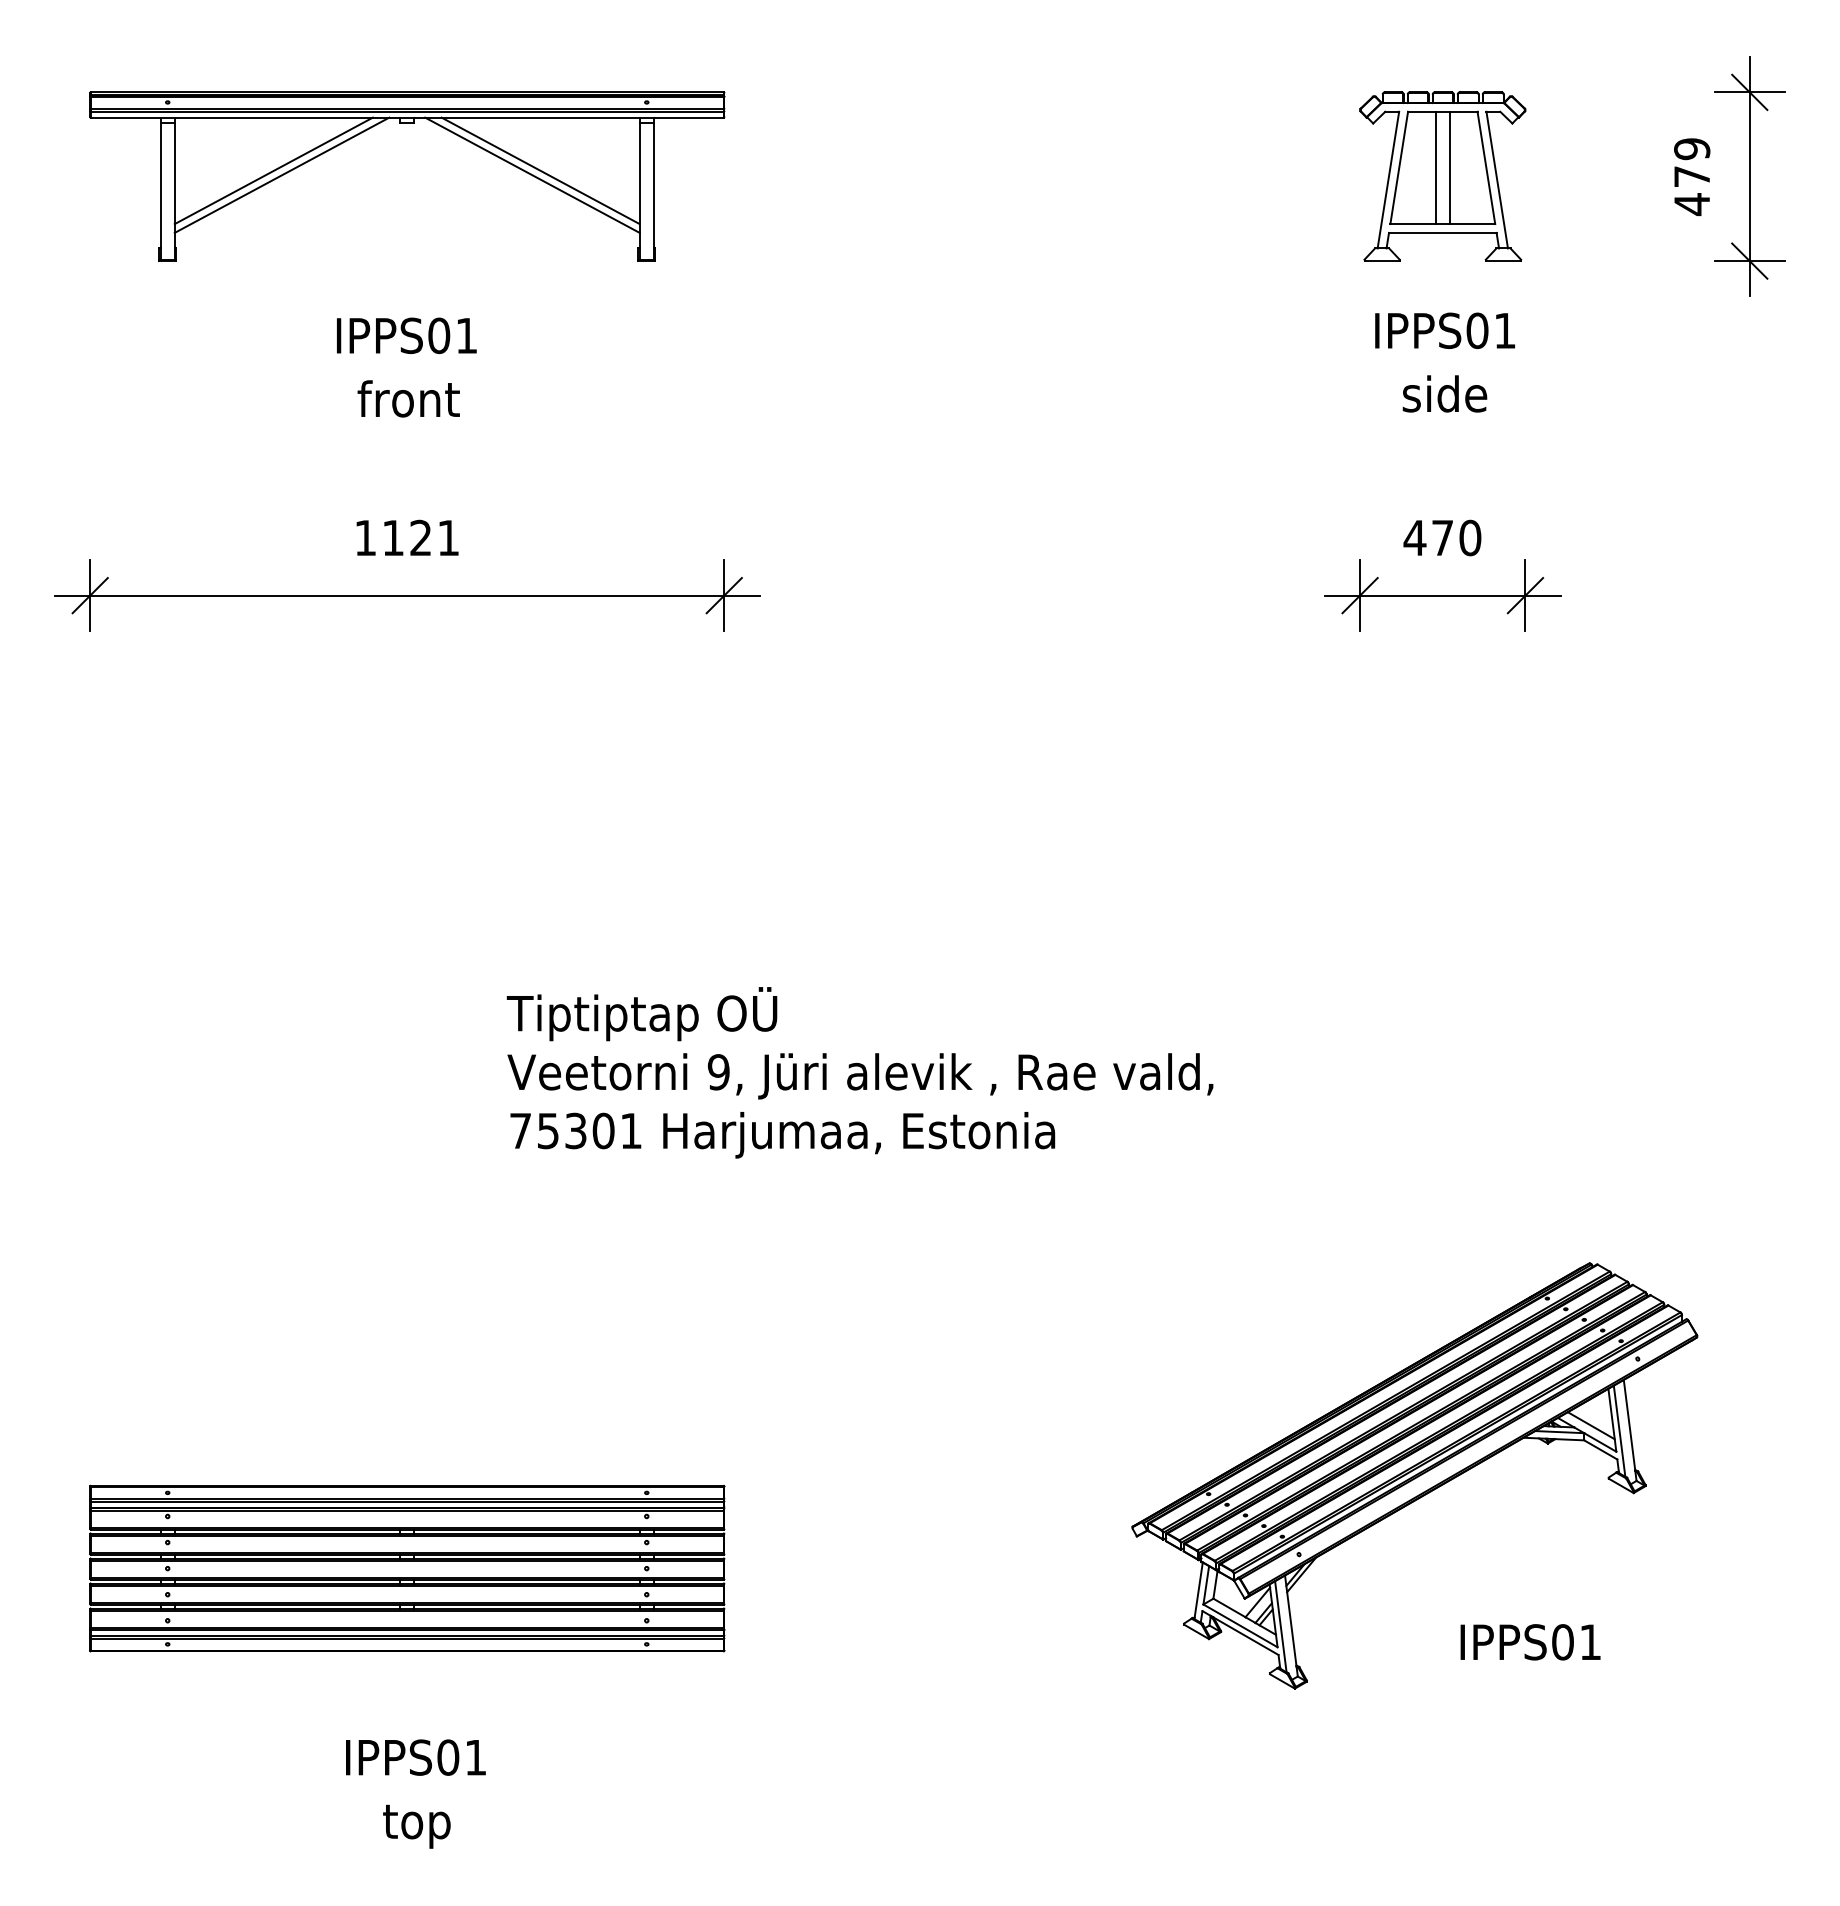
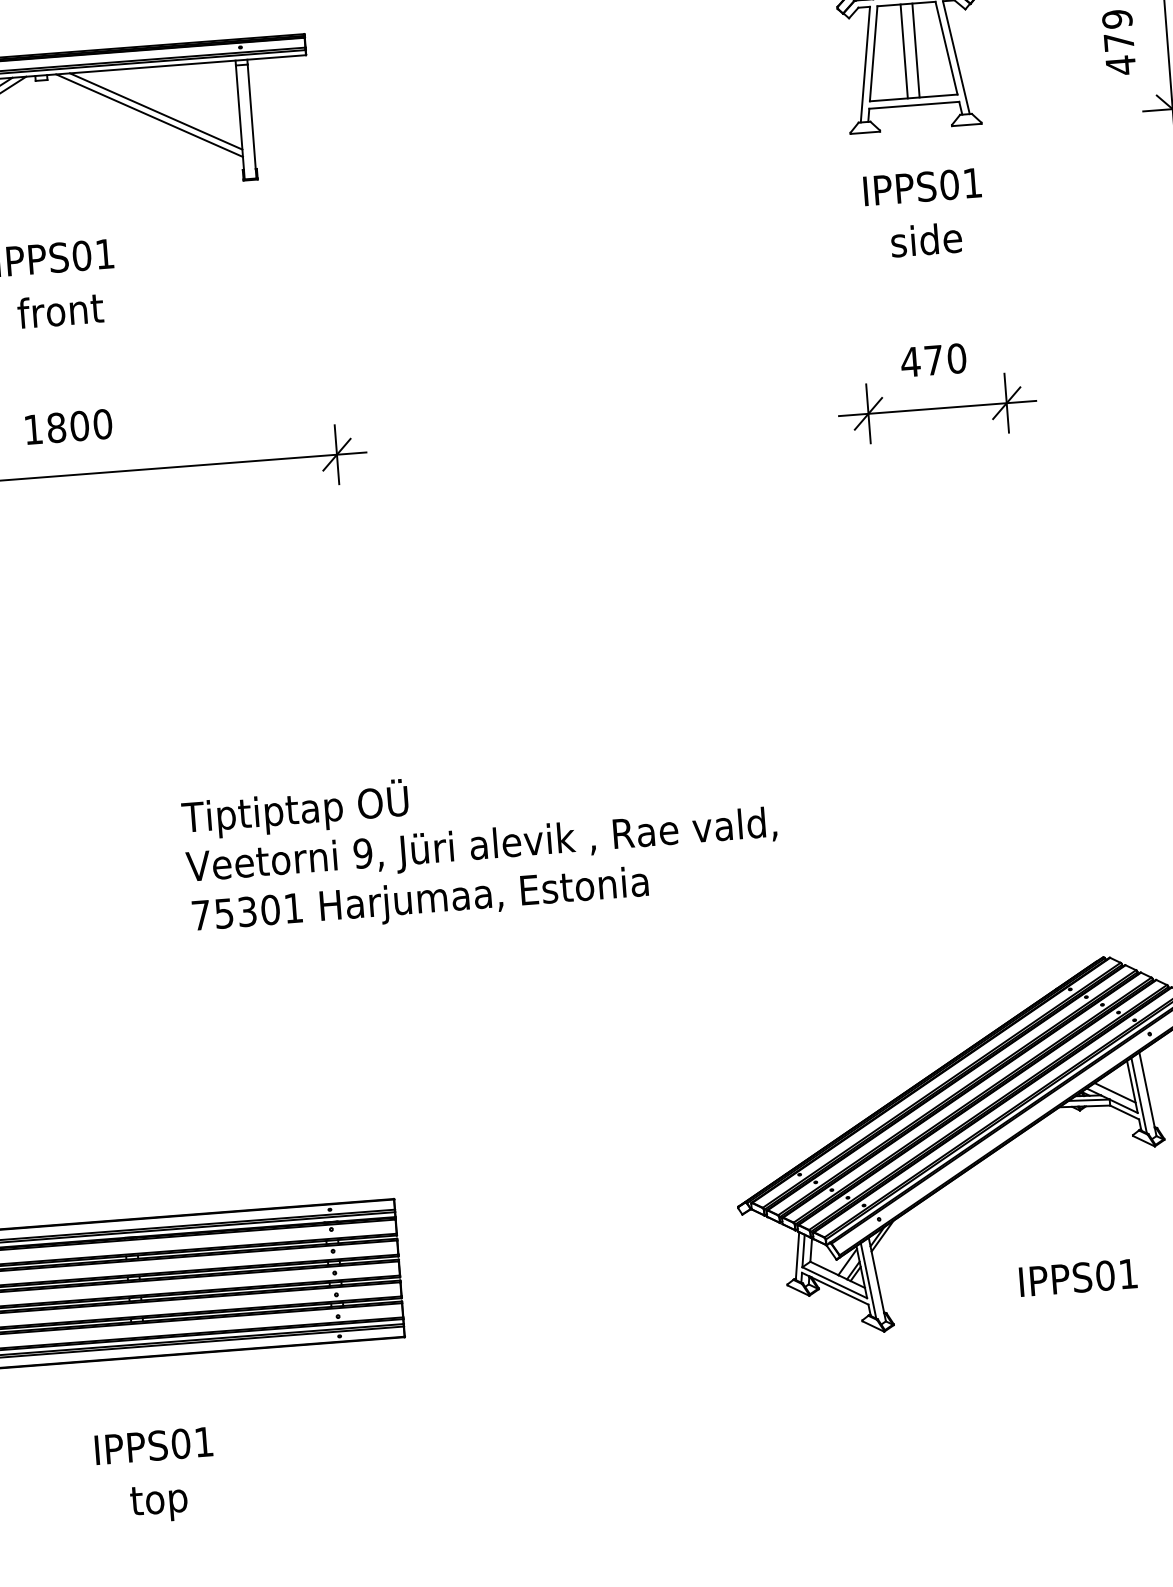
text: (420, 537) -> (79, 425), 1121 -> 1800

